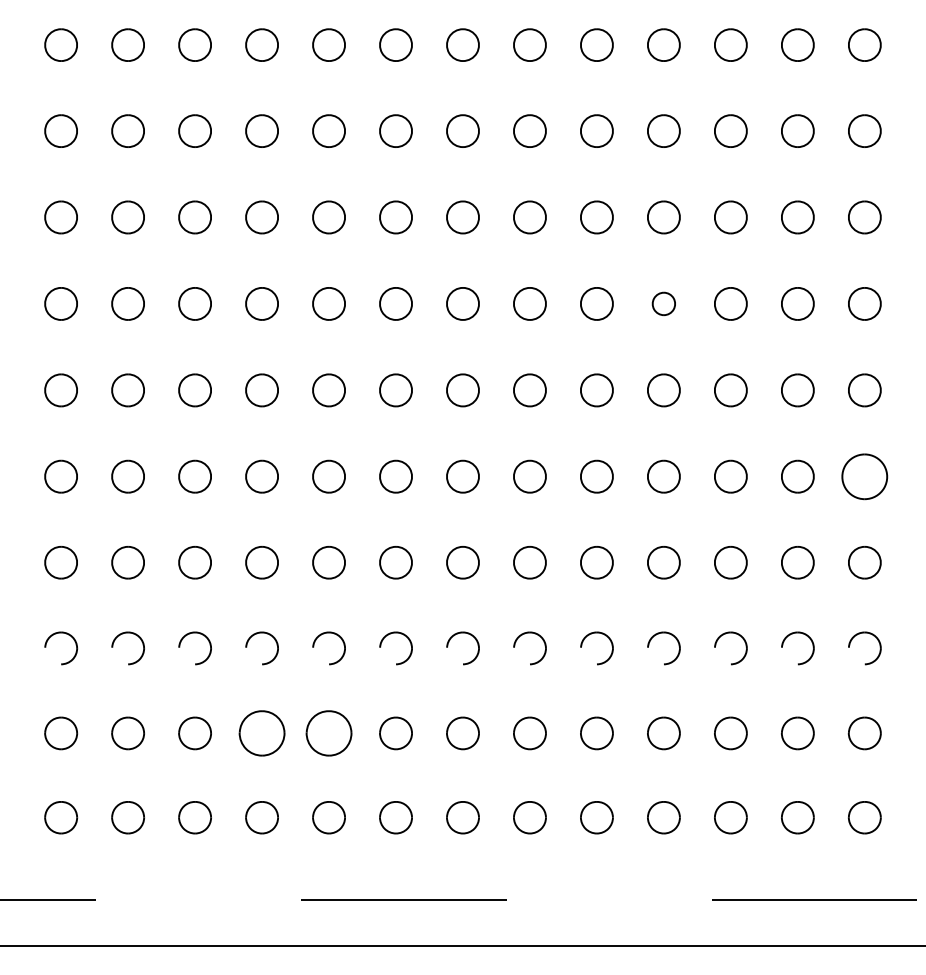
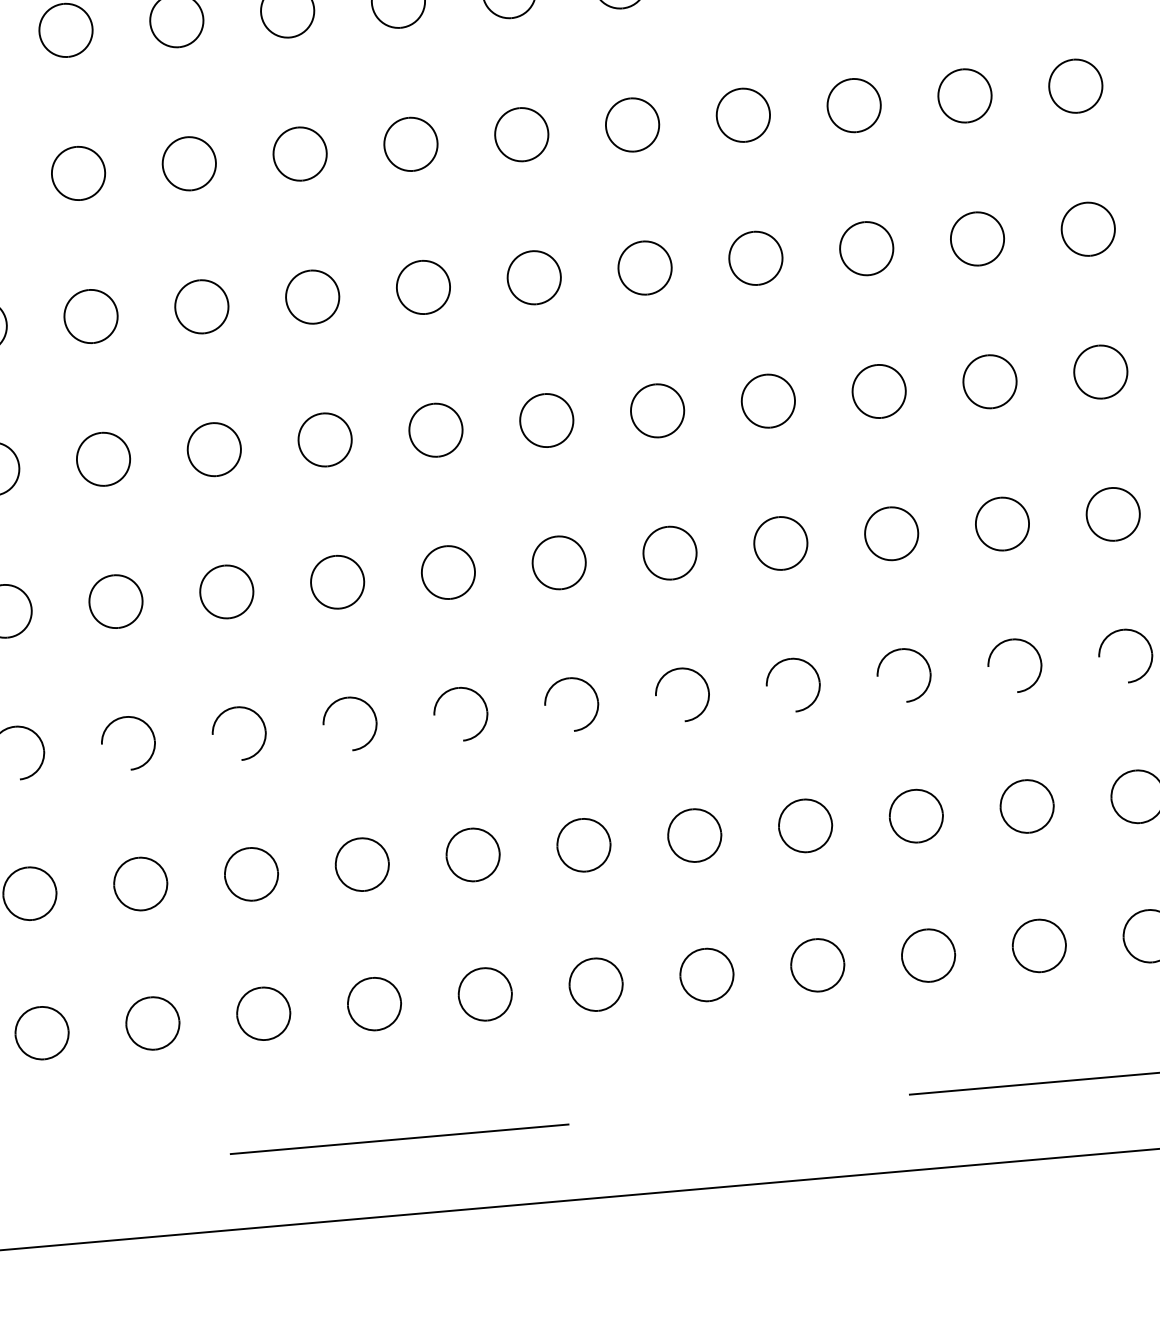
part: (663, 303) -> (742, 114), size x1.43
part: (864, 476) -> (1100, 371), size x0.71
part: (261, 733) -> (139, 884), size x0.71
part: (328, 733) -> (250, 874), size x0.71

